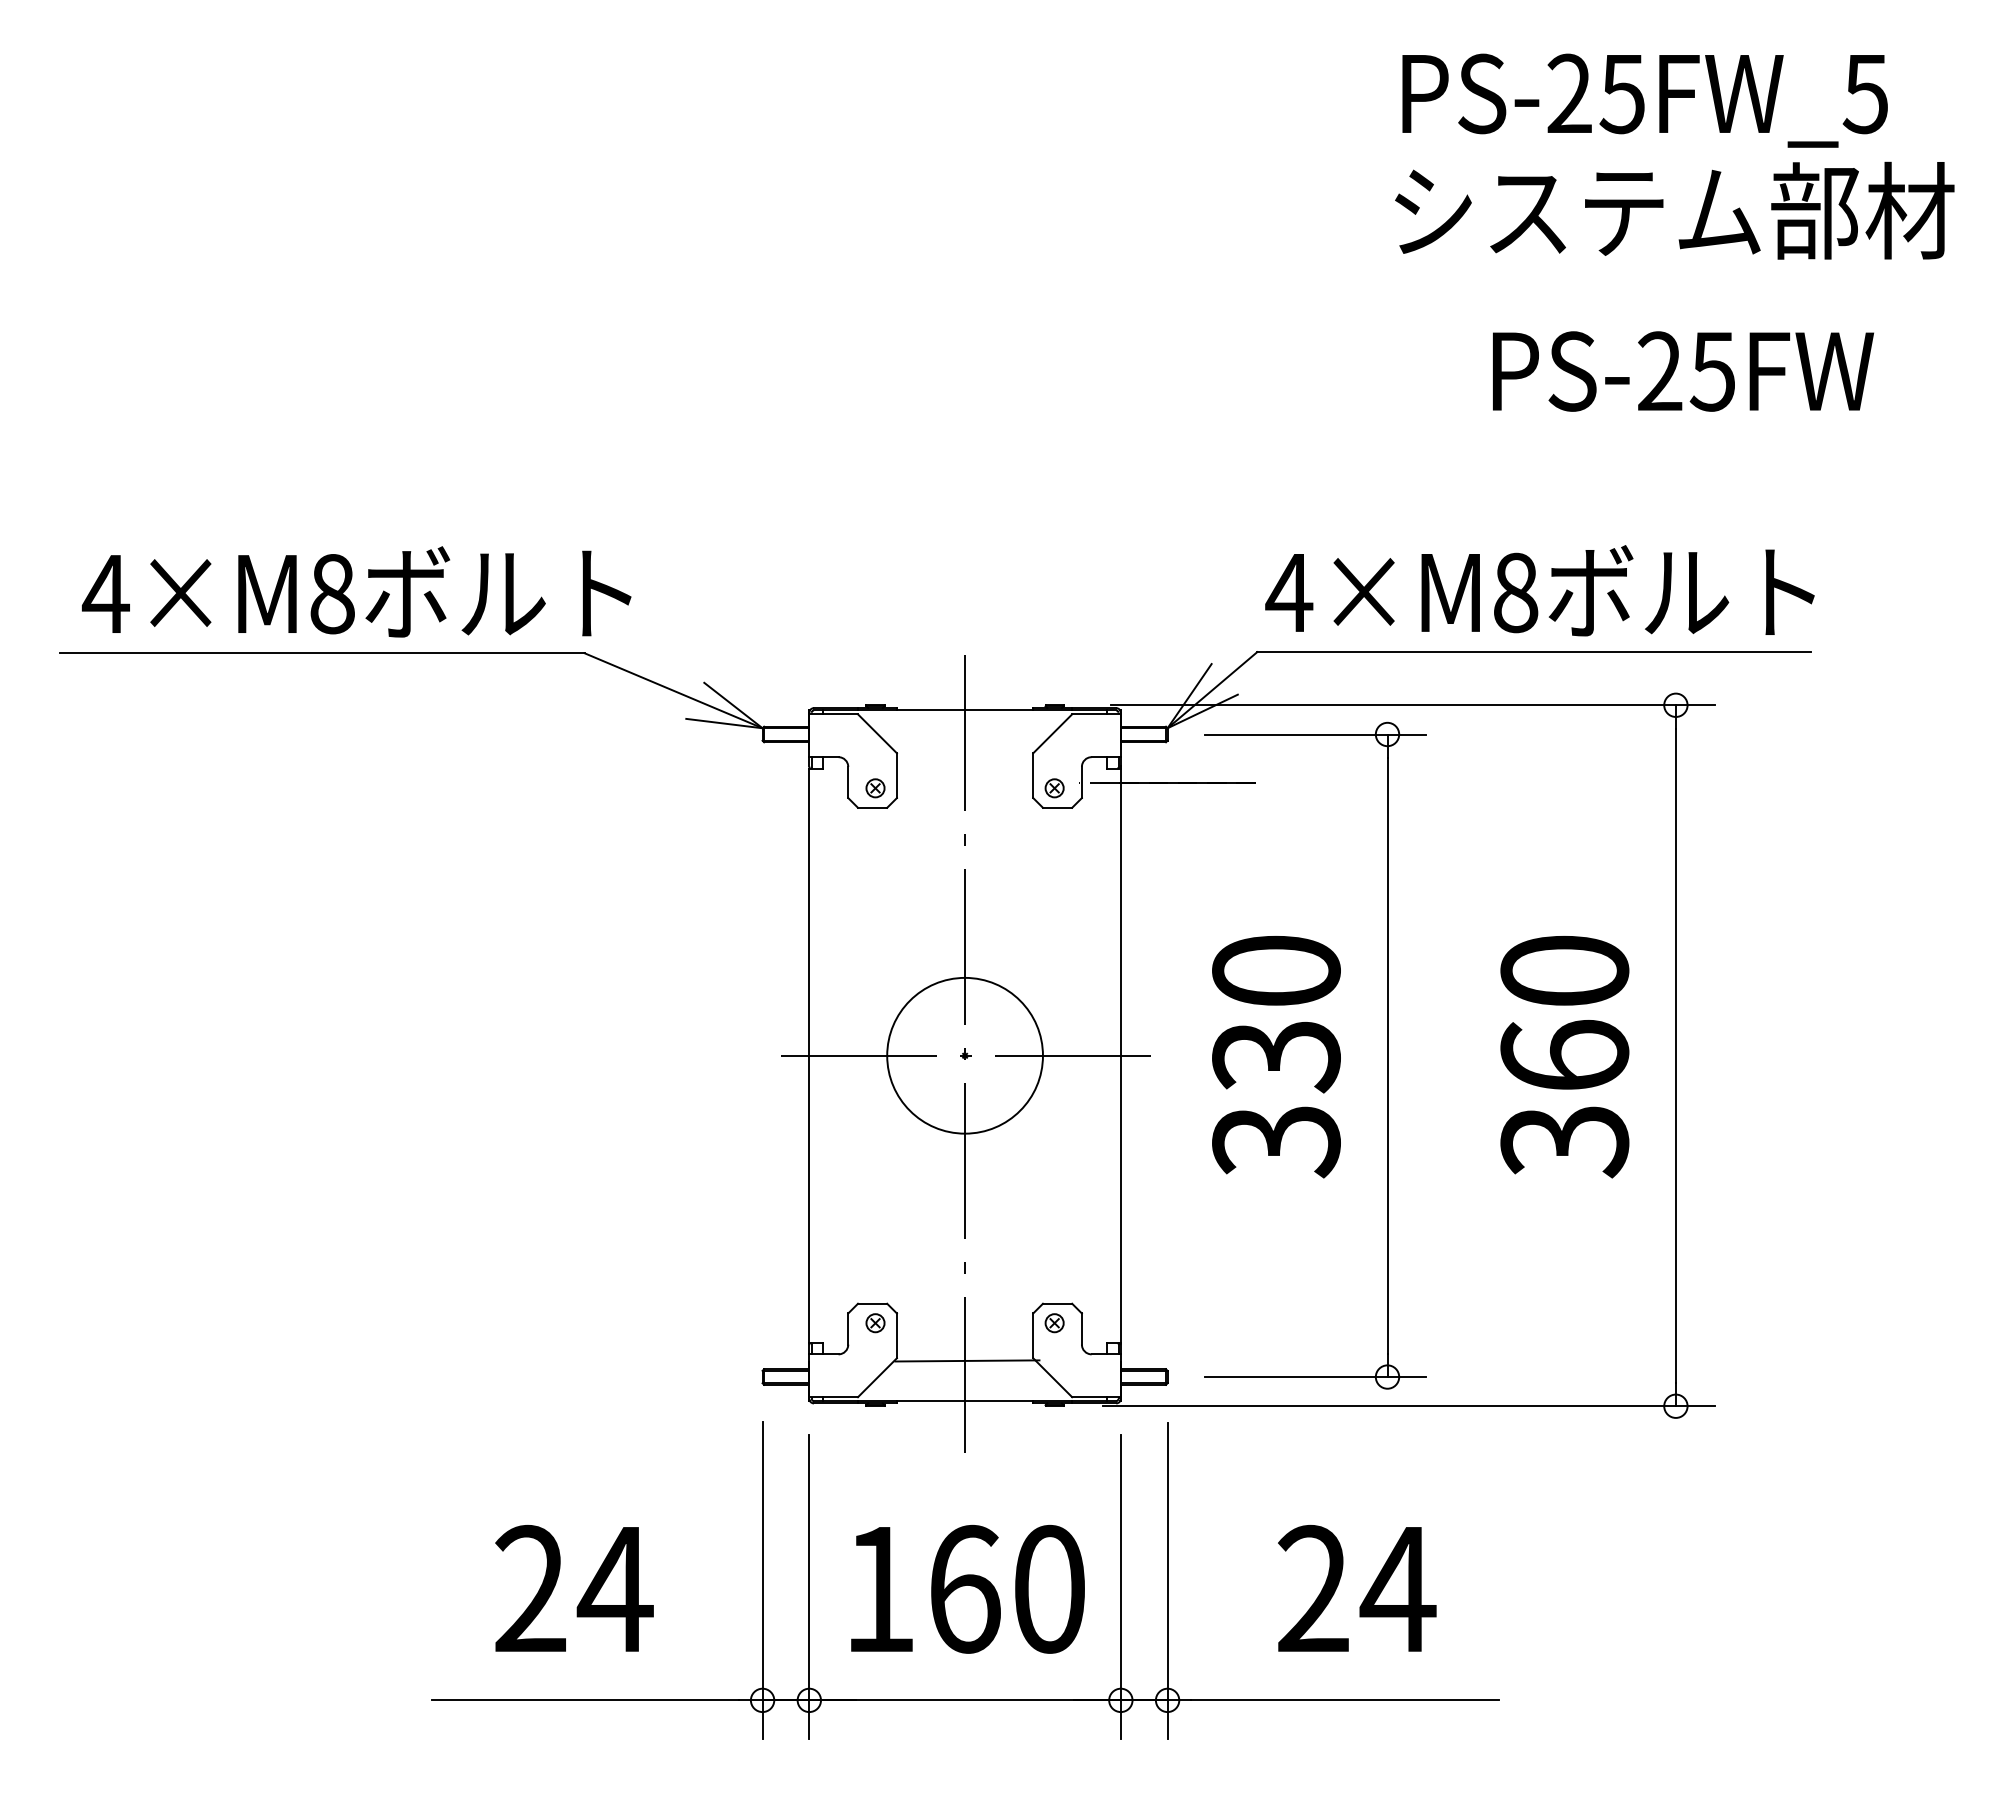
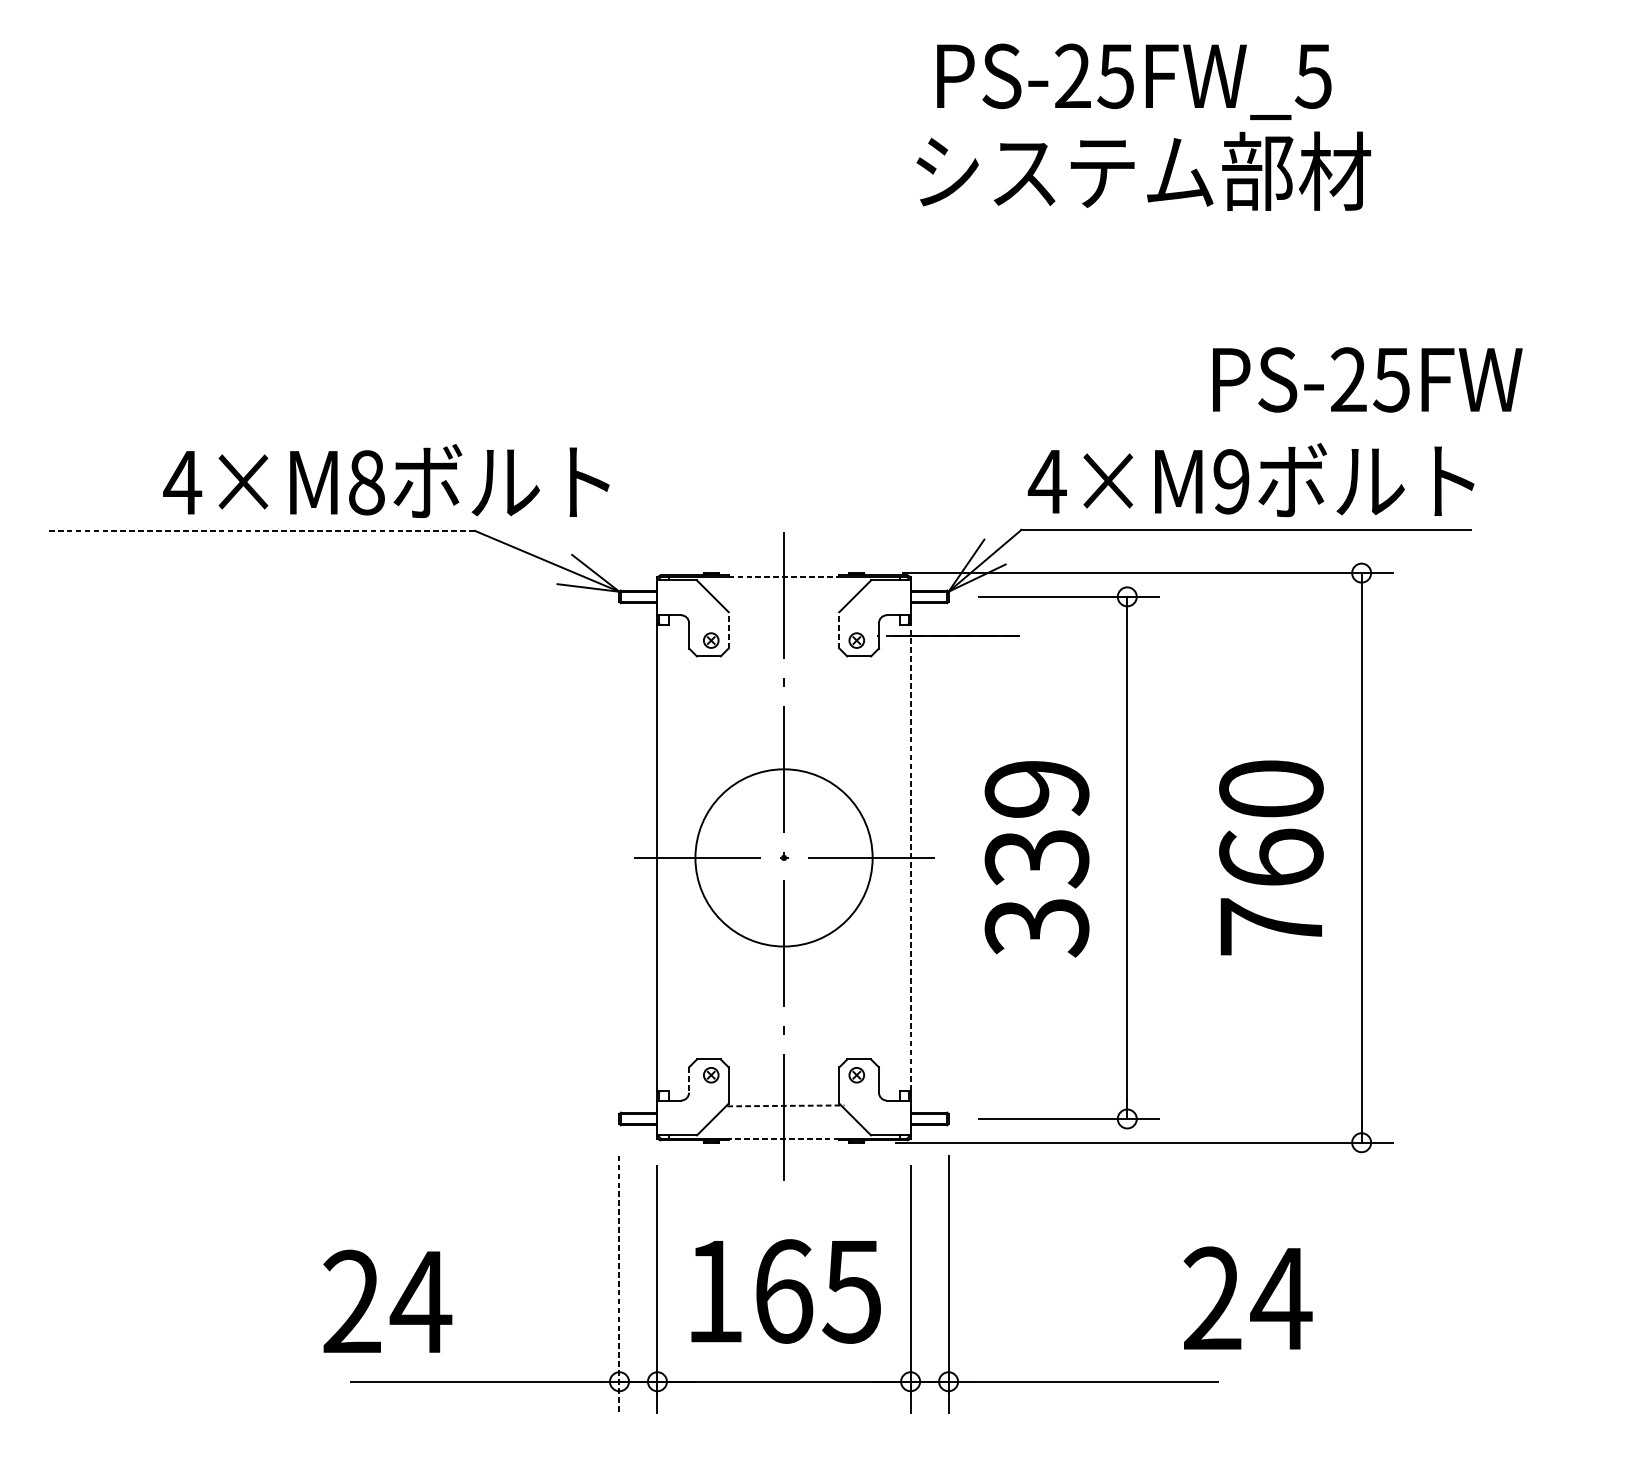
text: (1644, 100) -> (1133, 81), moved
text: (1674, 210) -> (1143, 171), moved
text: (1683, 371) -> (1367, 379), moved
text: (356, 591) -> (386, 480), moved
text: (1515, 592) -> (1231, 481), 4×M8 -> 4×M9
line: (323, 653) -> (262, 531), solid -> dashed
line: (965, 710) -> (784, 577), solid -> dashed
line: (896, 775) -> (728, 630), solid -> dashed
line: (1033, 775) -> (839, 630), solid -> dashed
text: (1276, 970) -> (1037, 788), 330 -> 339
line: (1120, 1054) -> (910, 856), solid -> dashed
circle: (964, 1055) -> (783, 857), size x1.4
text: (1564, 1141) -> (1271, 927), 360 -> 760
line: (848, 1329) -> (689, 1080), solid -> dashed
line: (967, 1360) -> (785, 1105), solid -> dashed
line: (964, 1401) -> (783, 1138), solid -> dashed
line: (762, 1580) -> (619, 1284), solid -> dashed
text: (574, 1588) -> (387, 1301), moved
text: (1047, 1588) -> (851, 1290), 160 -> 165
text: (1357, 1588) -> (1248, 1298), moved

